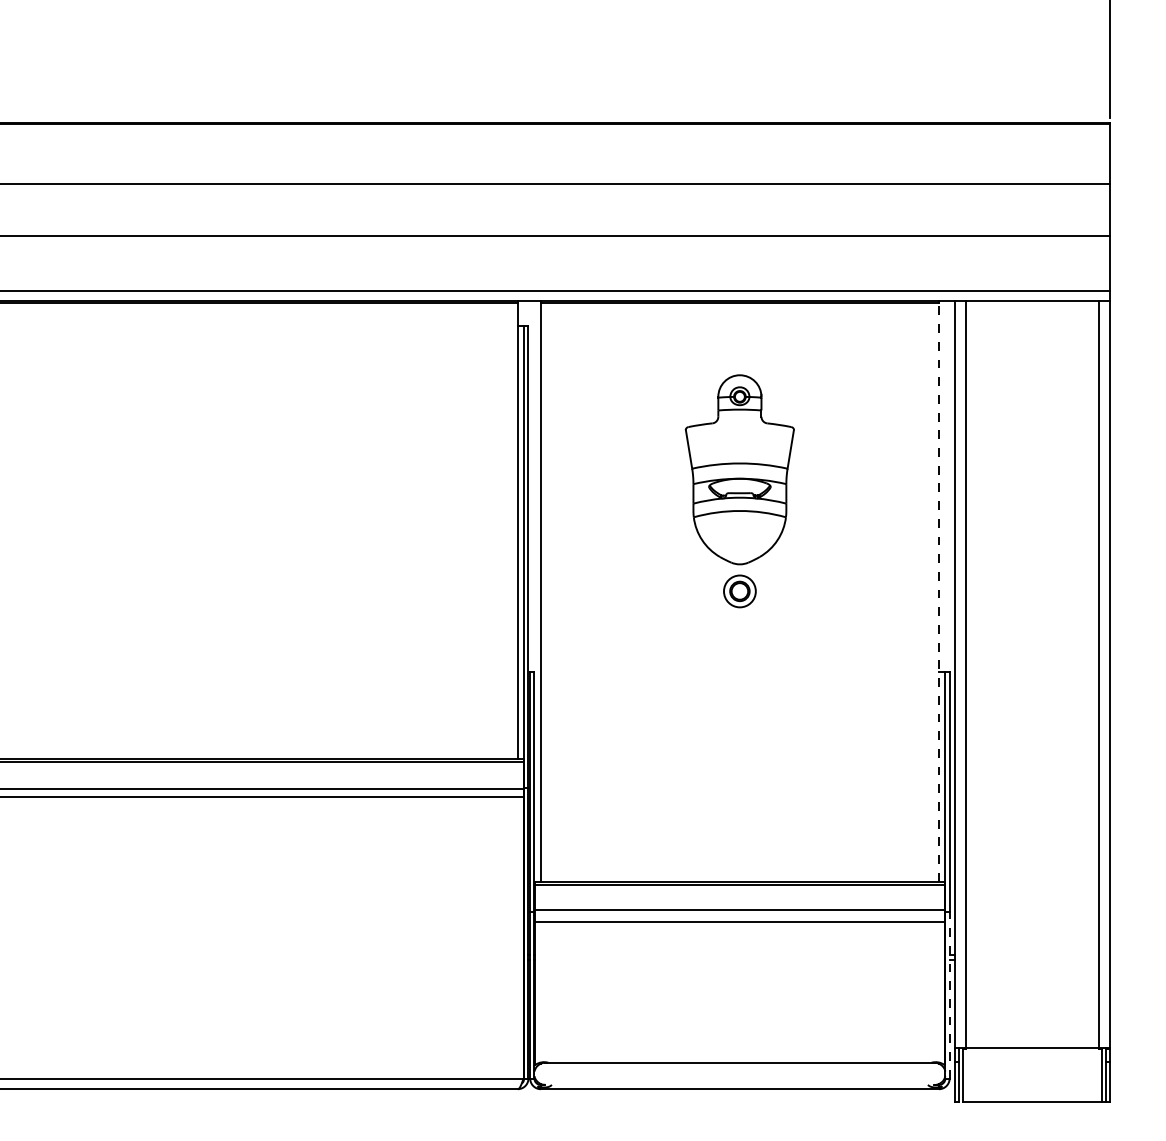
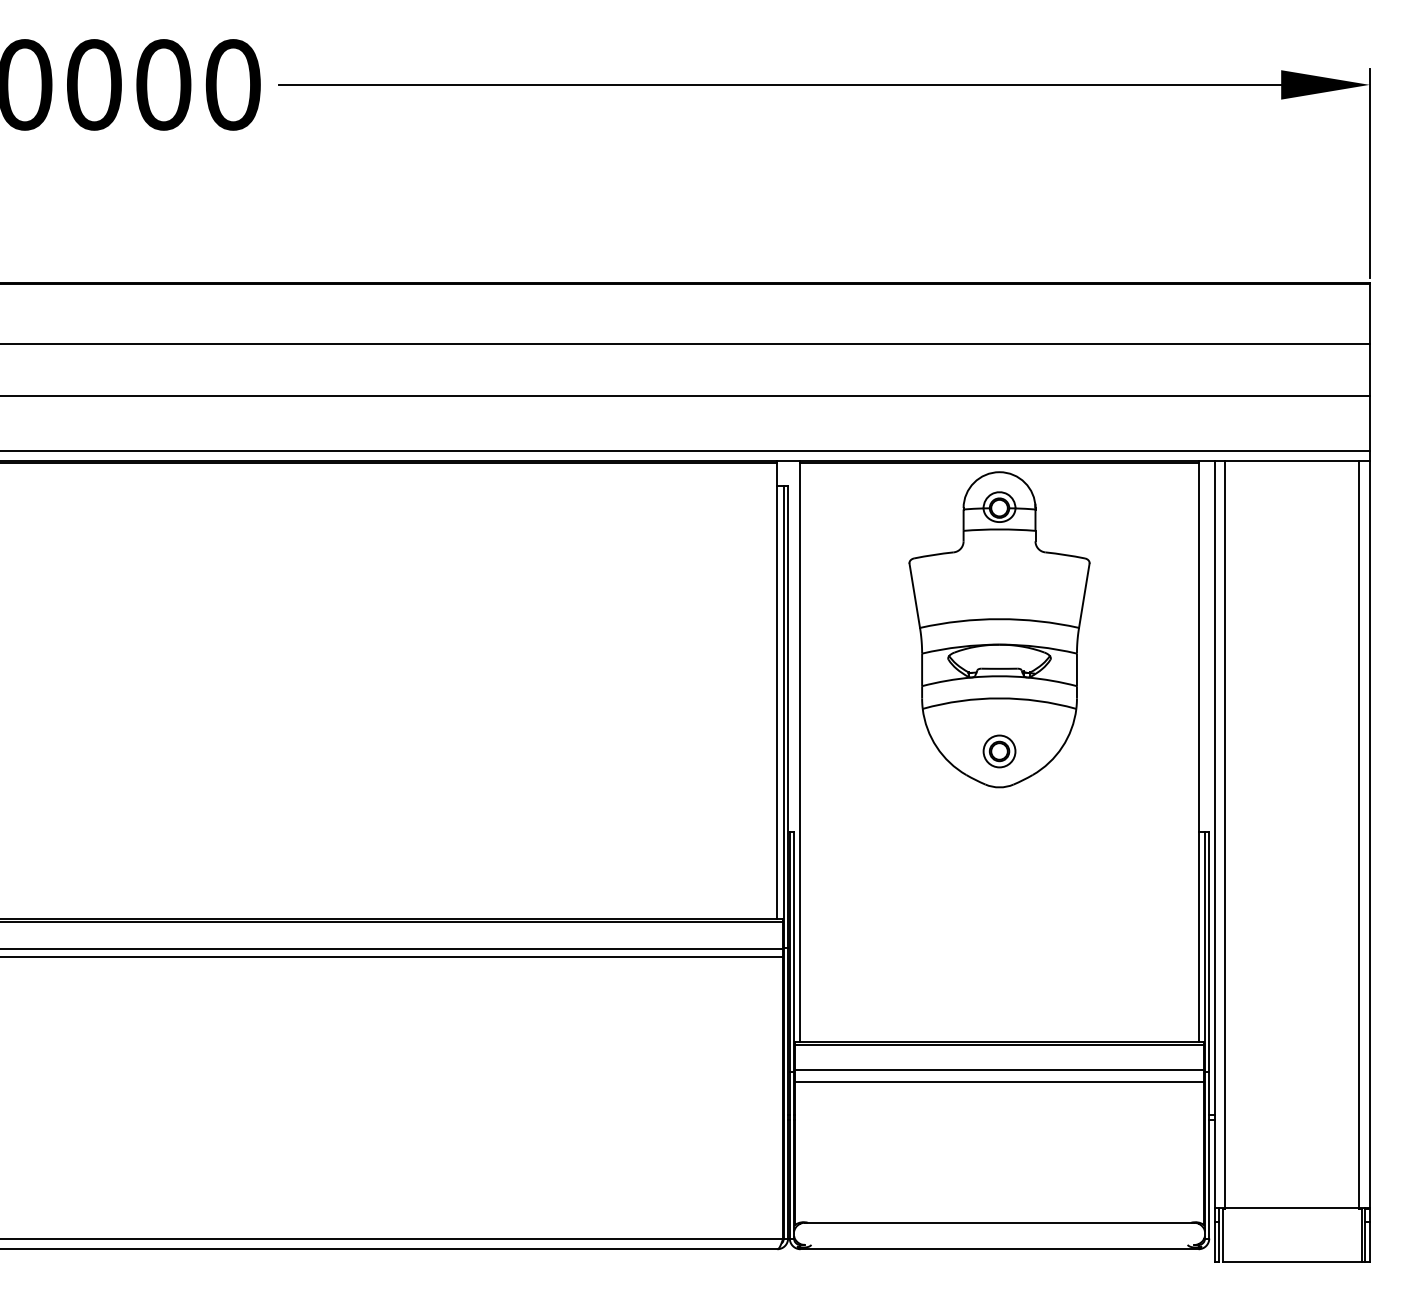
part: (739, 469) -> (999, 629), size x1.67
line: (938, 592) -> (1198, 752), dashed -> solid
line: (949, 994) -> (1209, 1154), dashed -> solid

